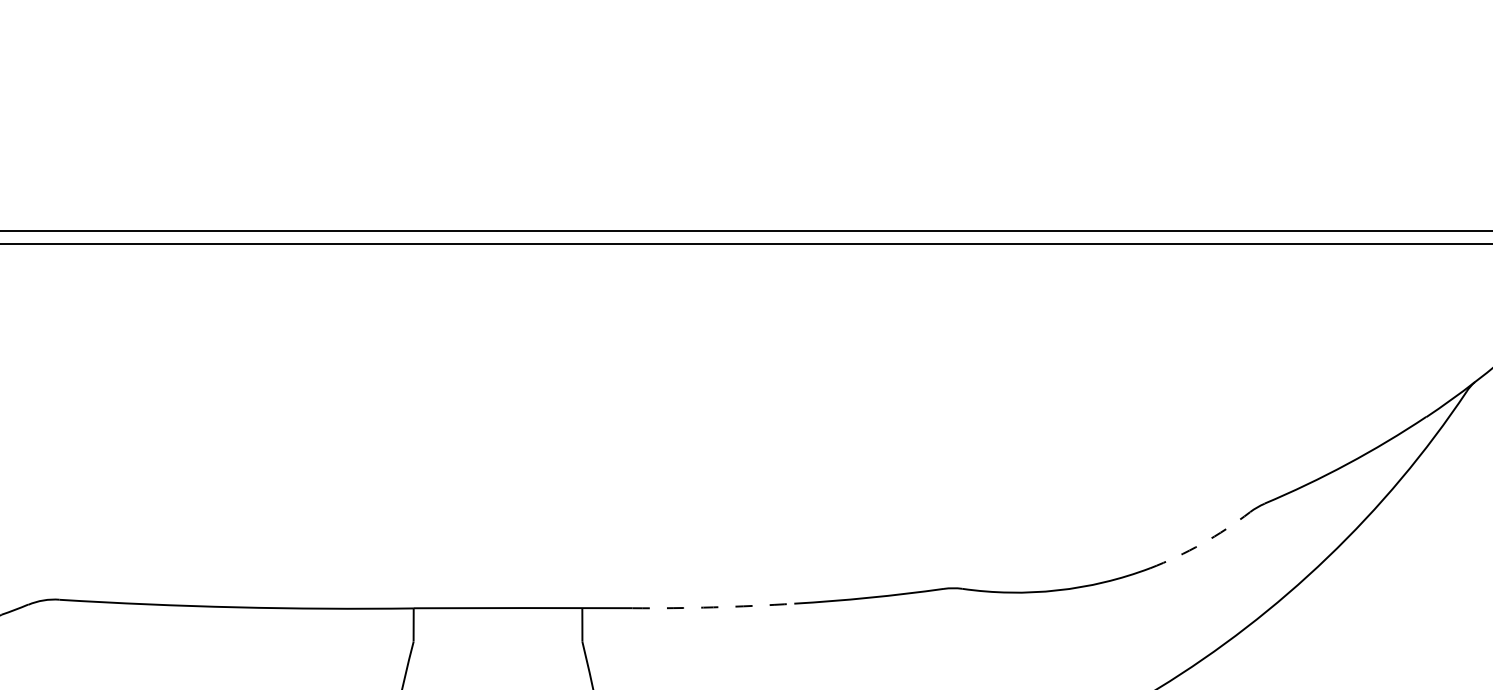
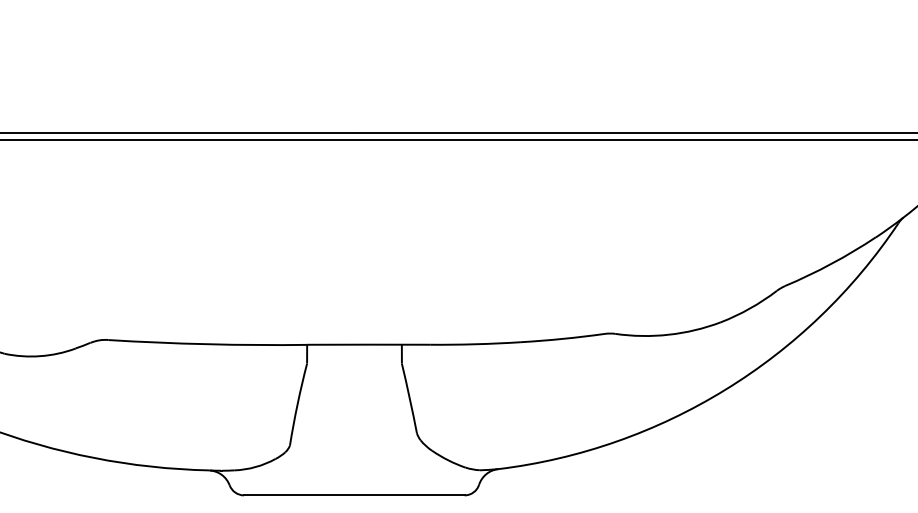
arc: (1203, 543) -> (750, 308), dashed -> solid
arc: (713, 607) -> (475, 344), dashed -> solid

